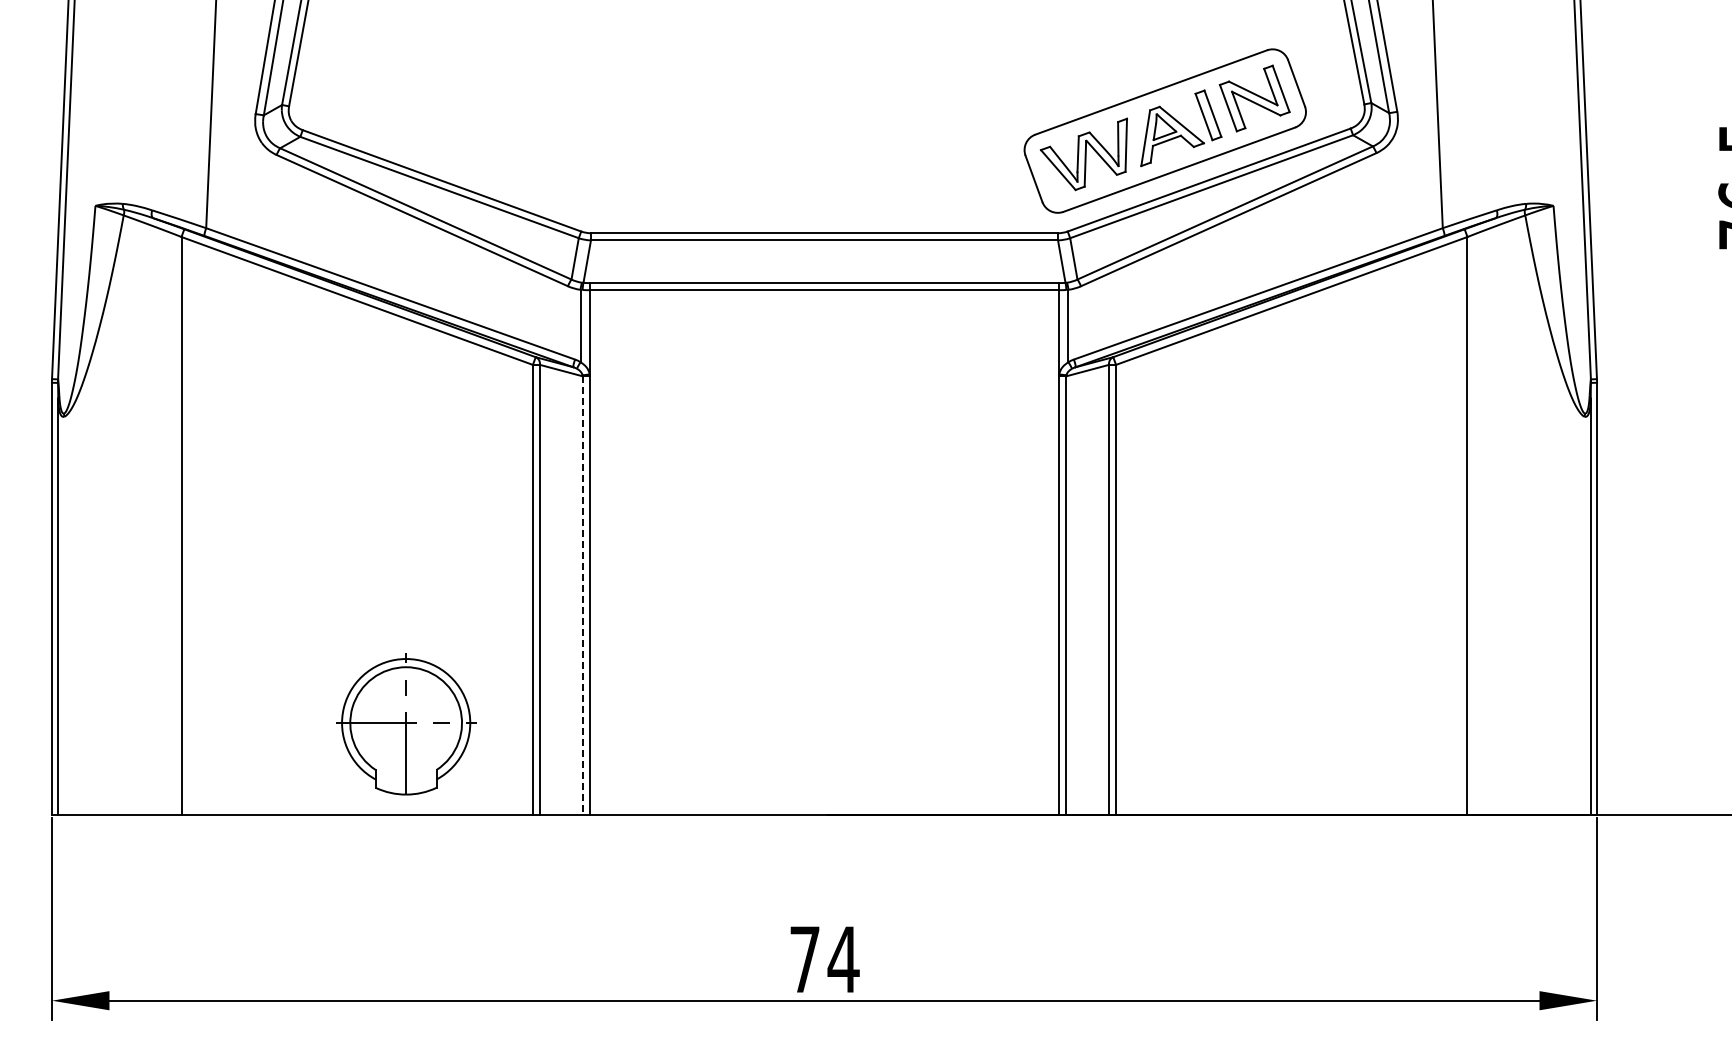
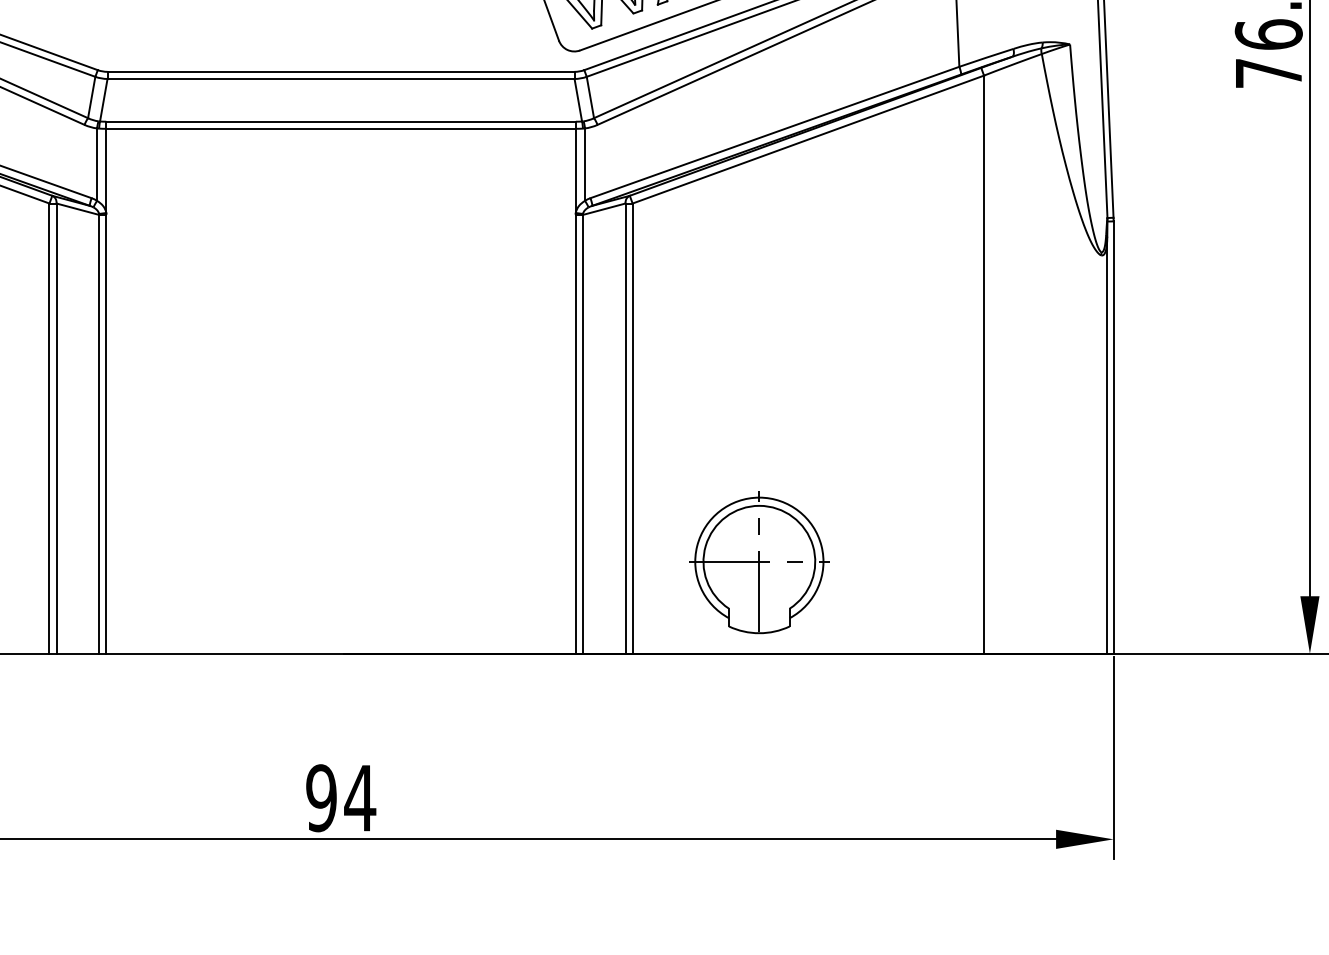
line: (582, 596) -> (99, 435), dashed -> solid
part: (1242, 724) -> (759, 563), added
text: (804, 959) -> (321, 798), 74 -> 94

